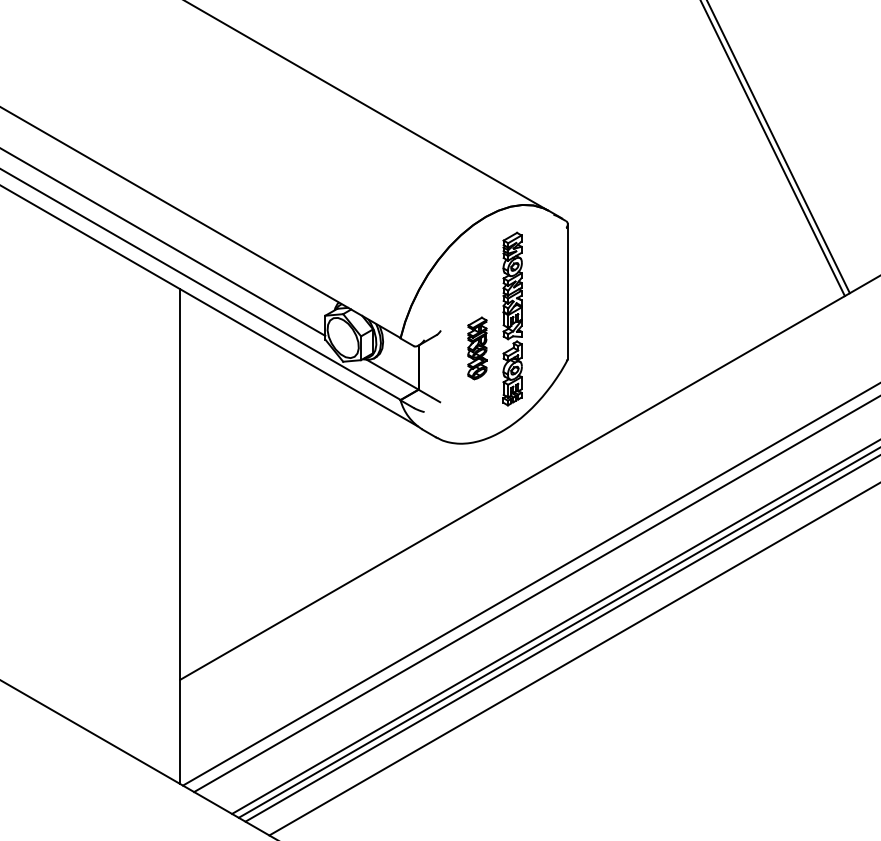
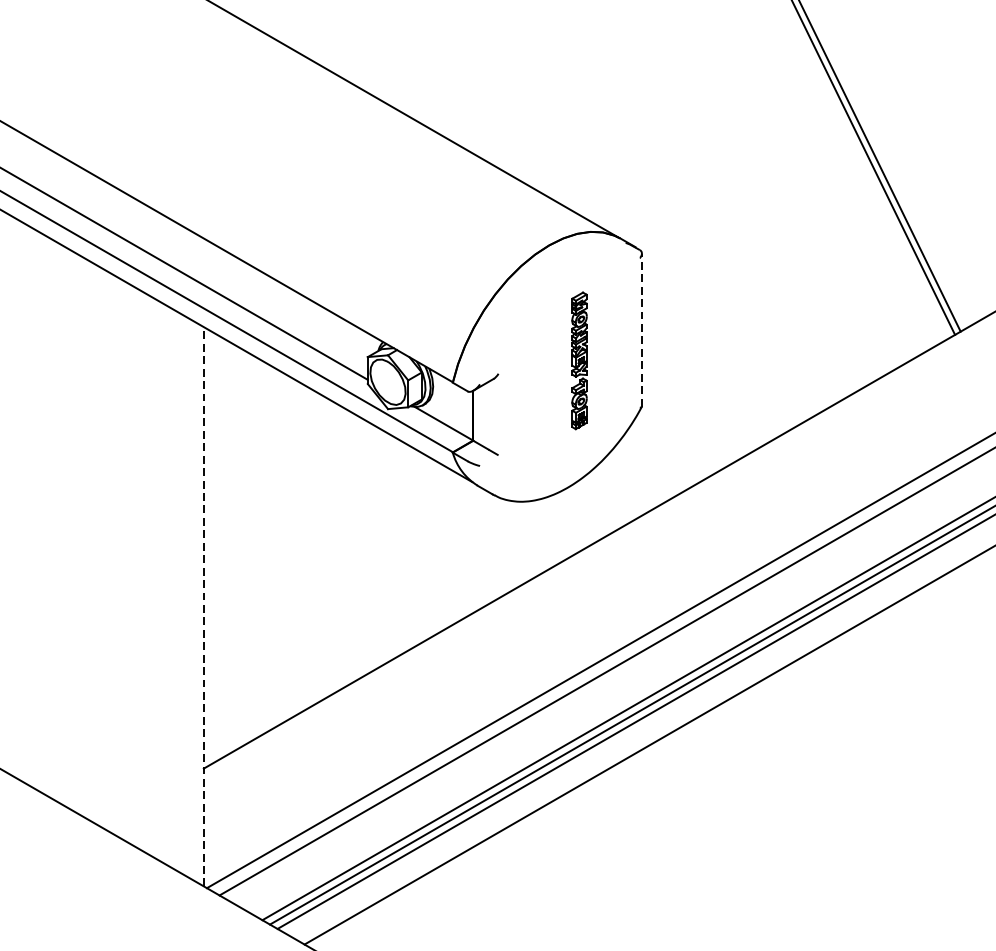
line: (567, 291) -> (641, 329), solid -> dashed
part: (512, 318) -> (579, 360), size x0.7
part: (477, 348) -> (539, 394), removed
line: (180, 536) -> (204, 606), solid -> dashed

